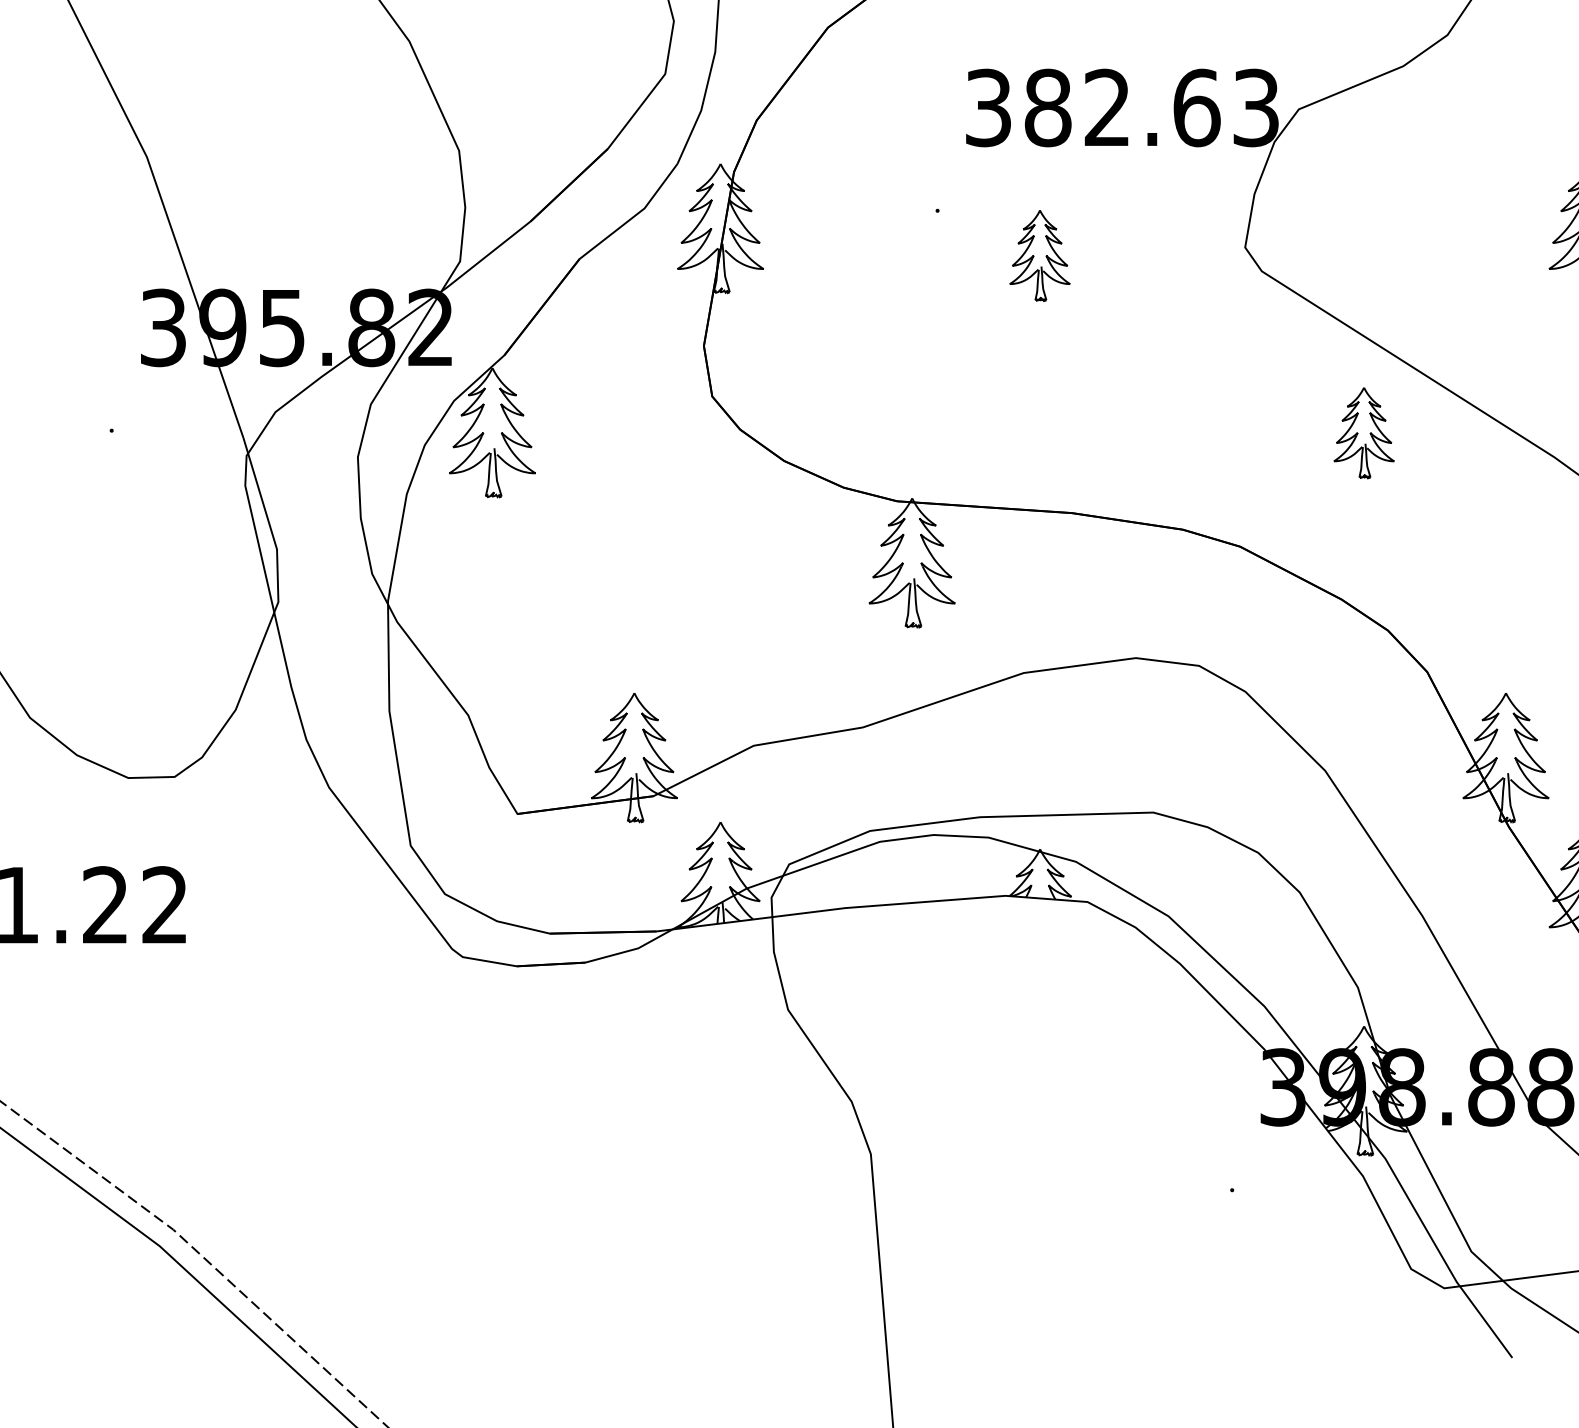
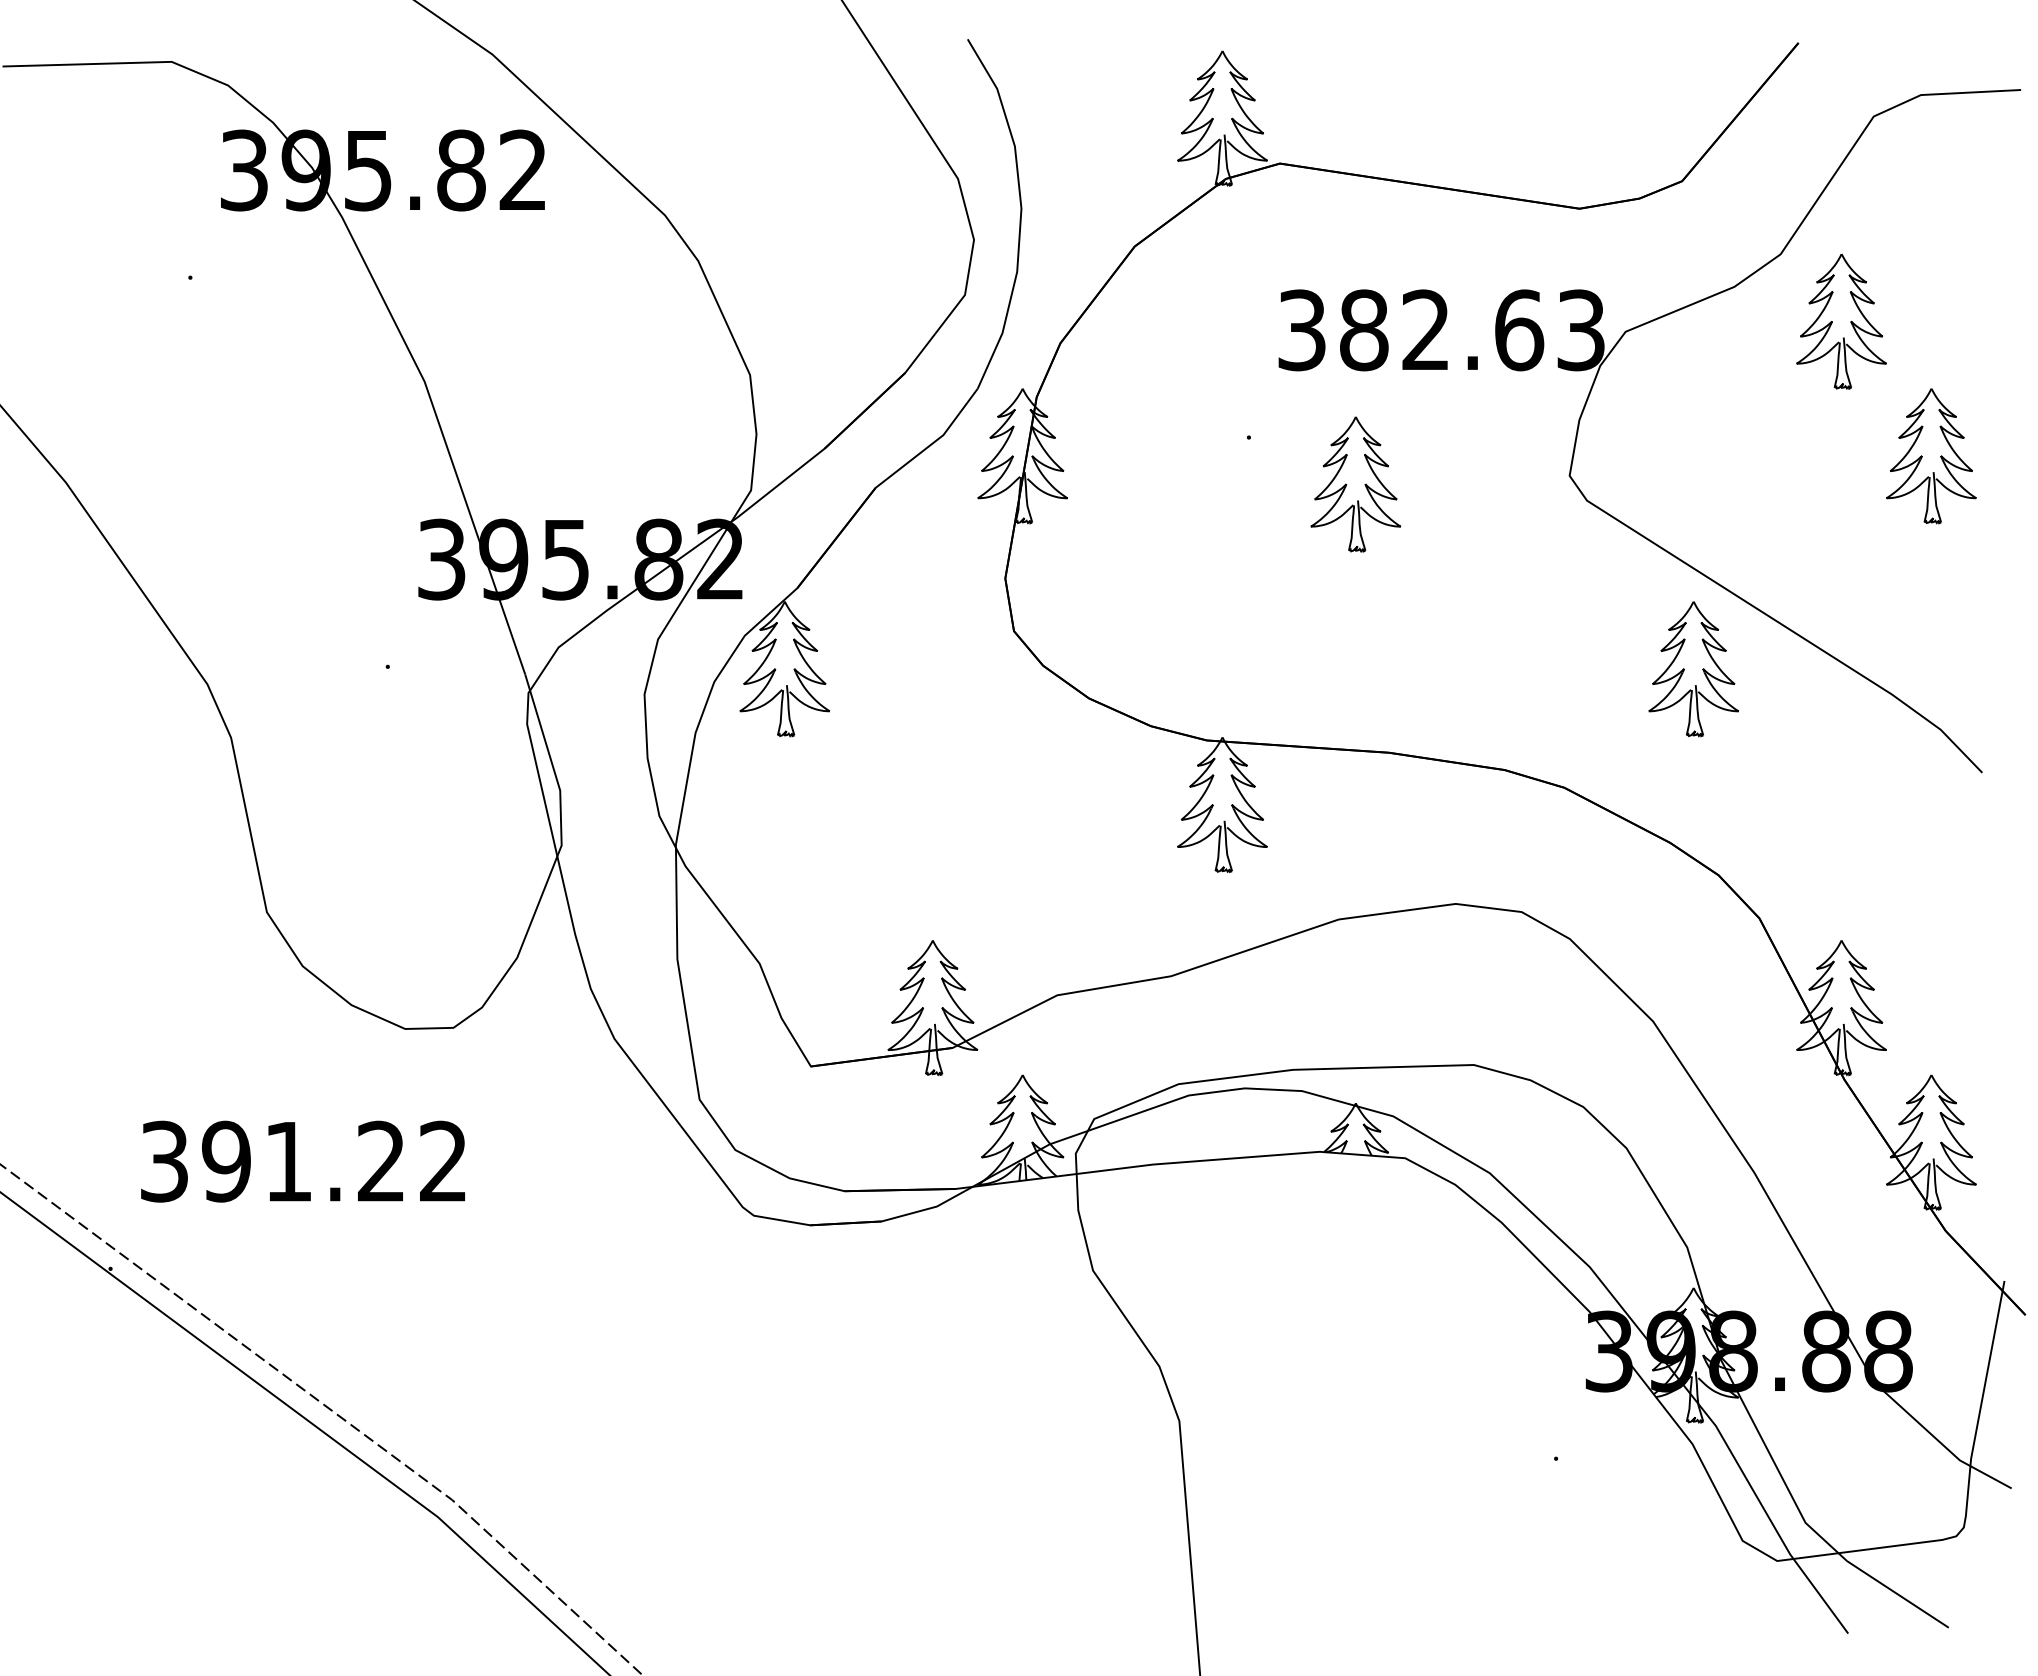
part: (1505, 99) -> (1841, 321), added
part: (1039, 255) -> (1355, 484), size x1.43
part: (1363, 433) -> (1693, 669), size x1.43

